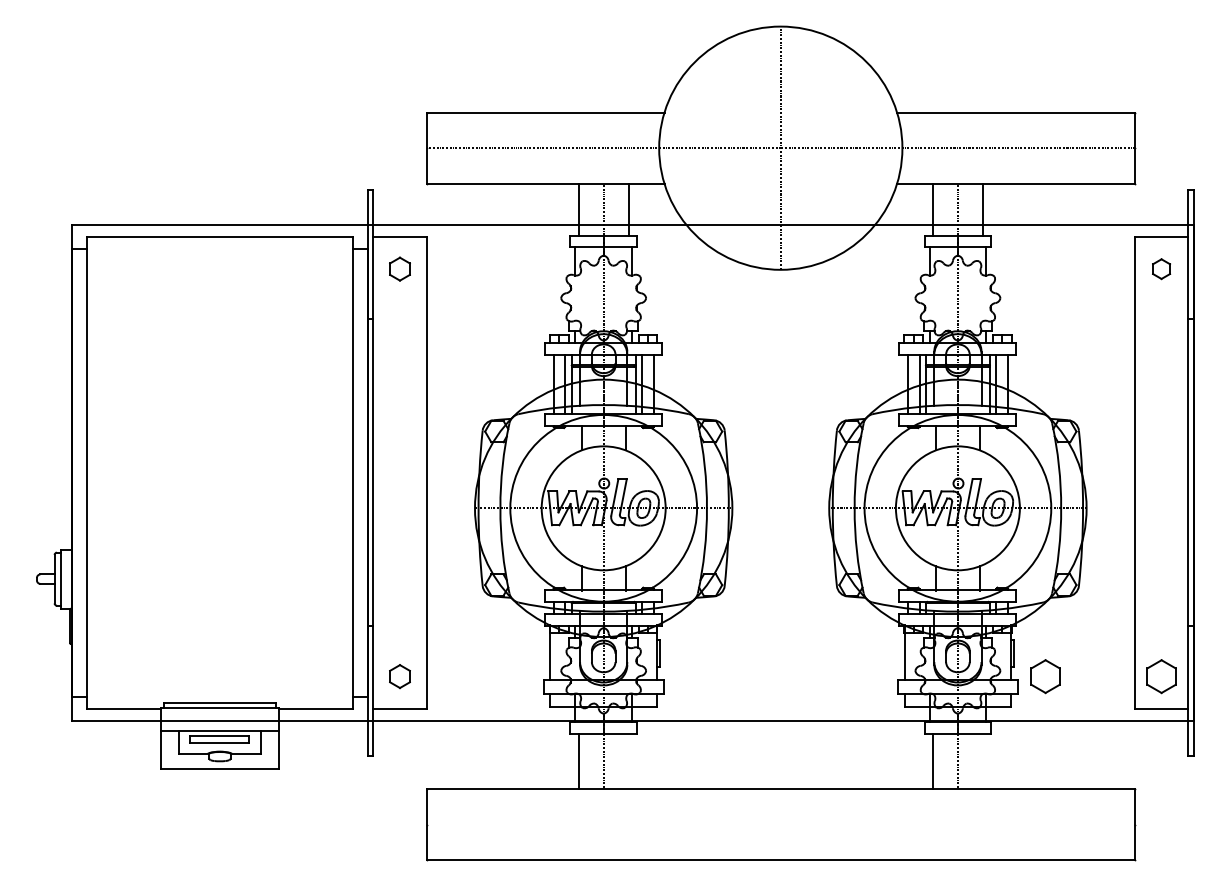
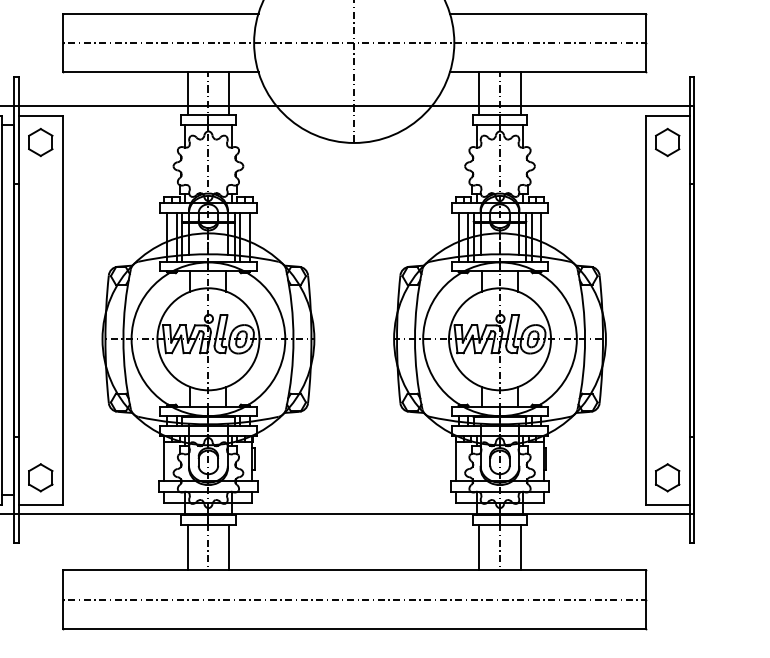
part: (399, 268) -> (40, 141), size x1.43
part: (1161, 268) -> (667, 141), size x1.67
part: (399, 676) -> (40, 477), size x1.43
part: (1045, 676) -> (572, 477), removed
line: (628, 761) -> (228, 547), added
line: (982, 761) -> (520, 547), added
line: (780, 824) -> (353, 599), added

